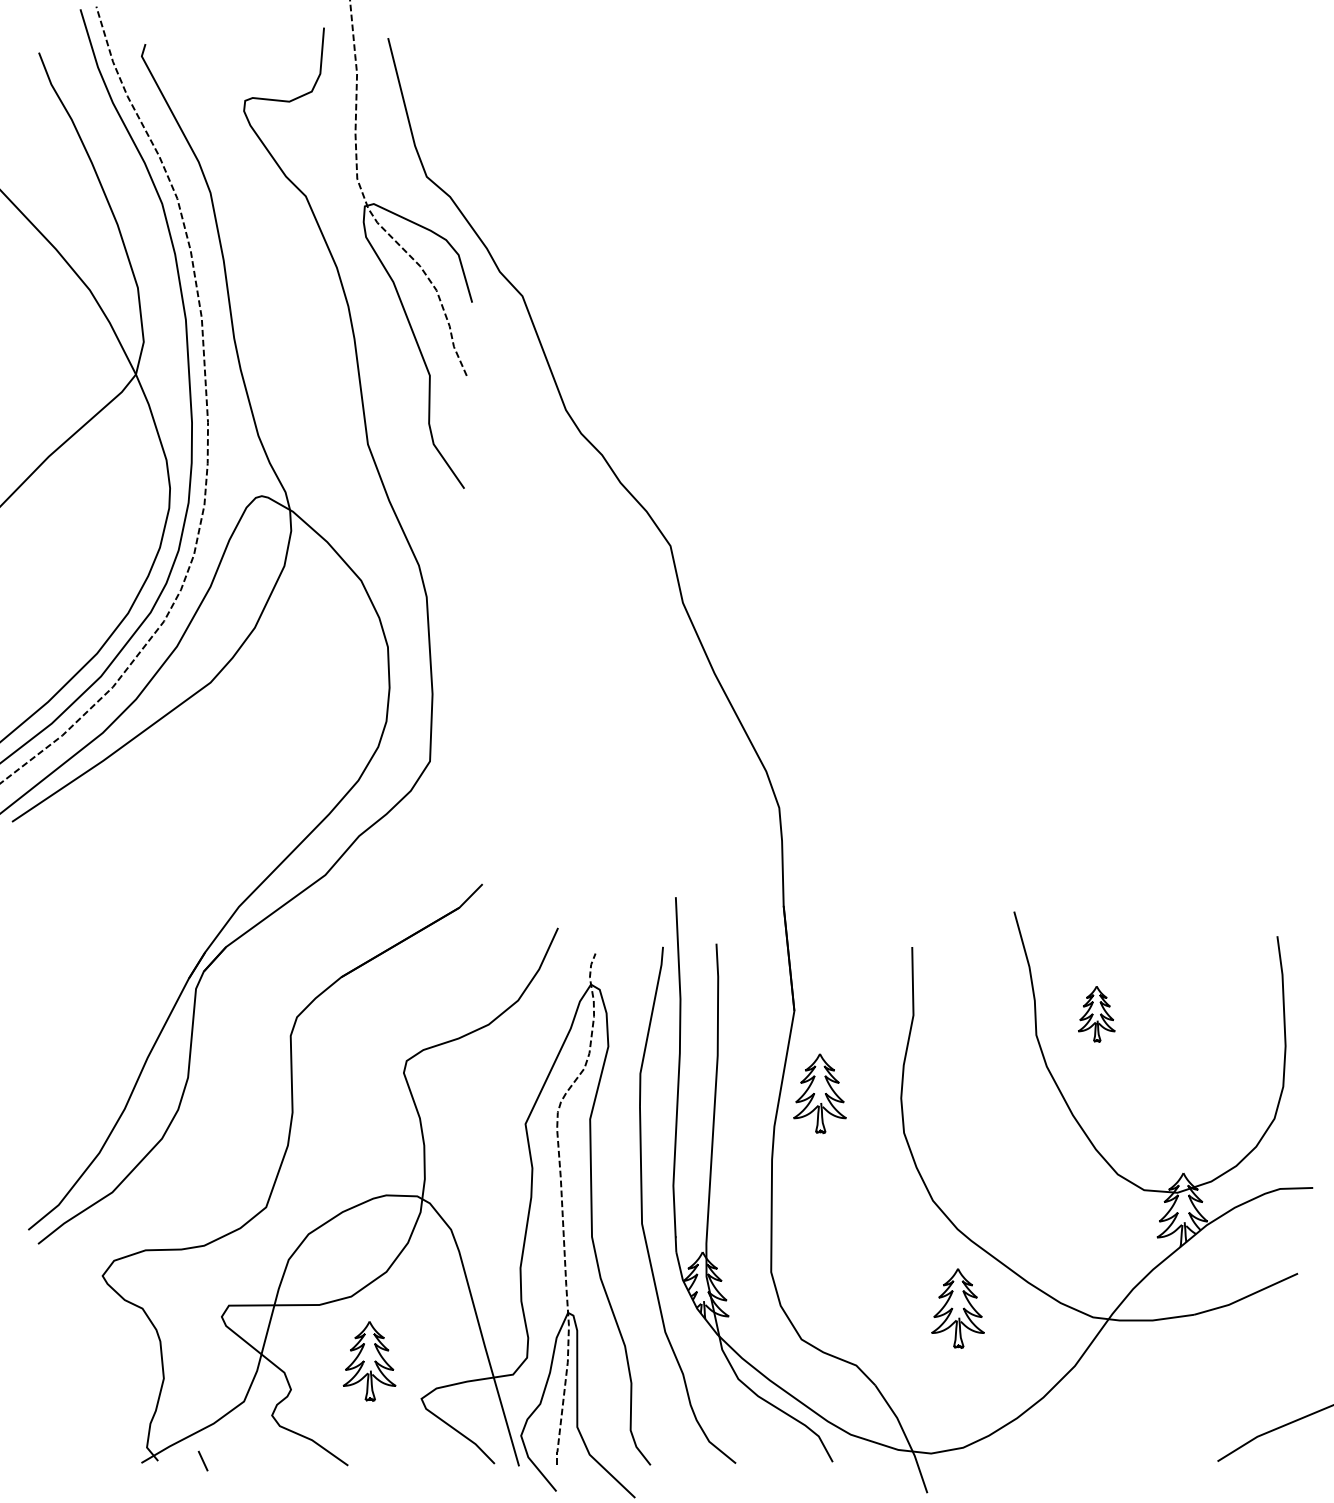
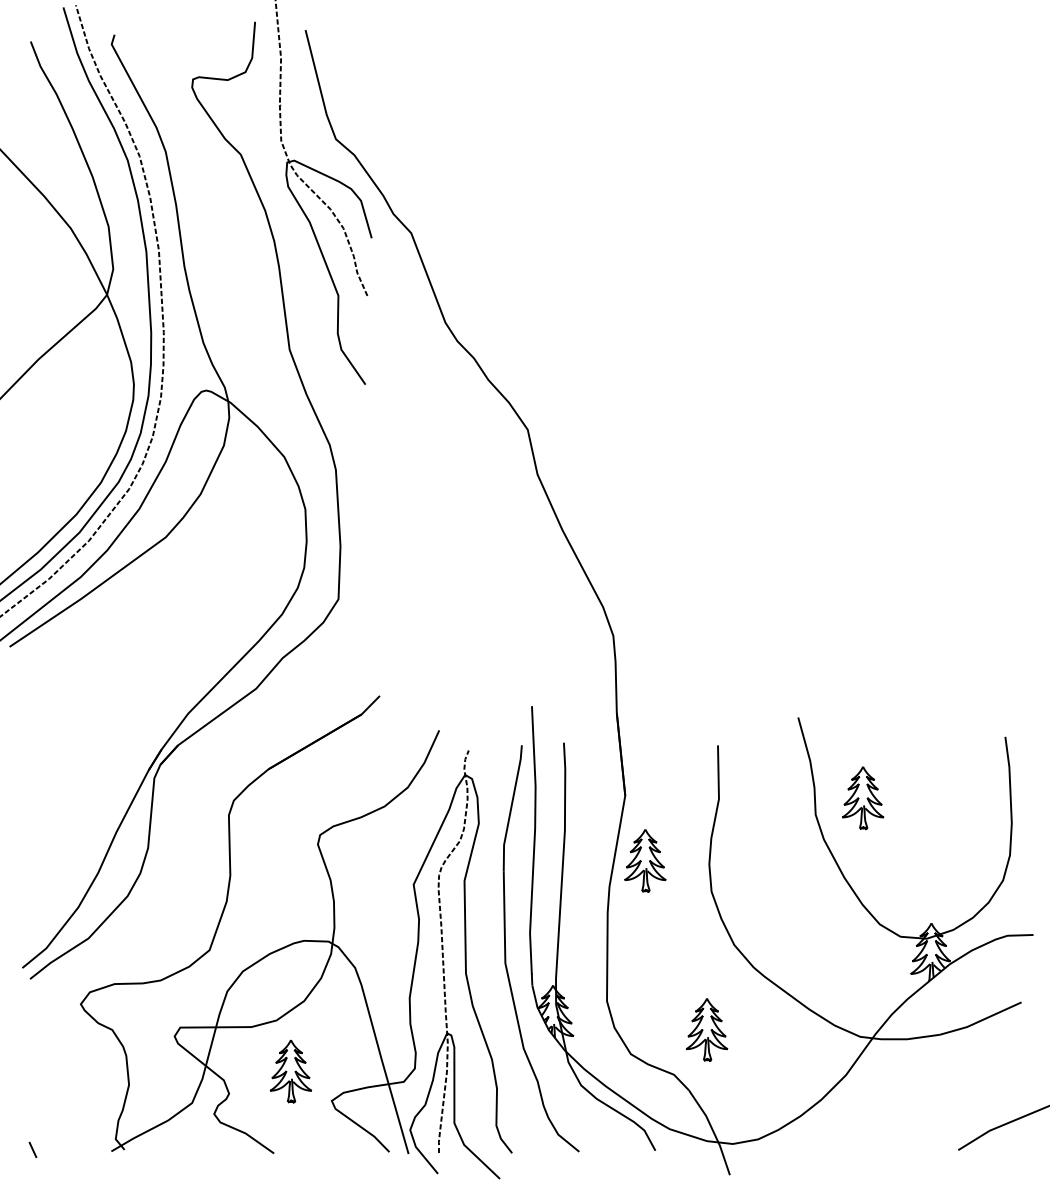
part: (1097, 1014) -> (863, 798), size x1.43
part: (958, 1308) -> (707, 1029), moved
line: (202, 1460) -> (32, 1149), moved

